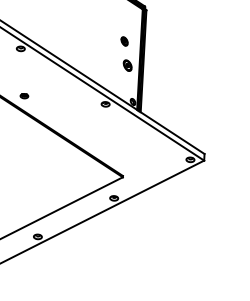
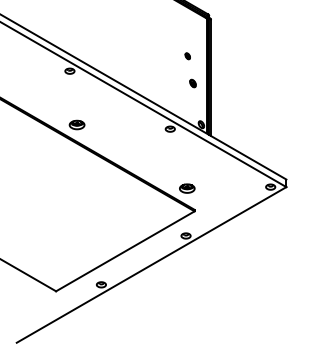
part: (124, 41) -> (187, 56), size x0.62
part: (127, 65) -> (192, 83), size x0.62
part: (23, 95) -> (76, 124), size x1.67
part: (117, 156) -> (187, 188), added

